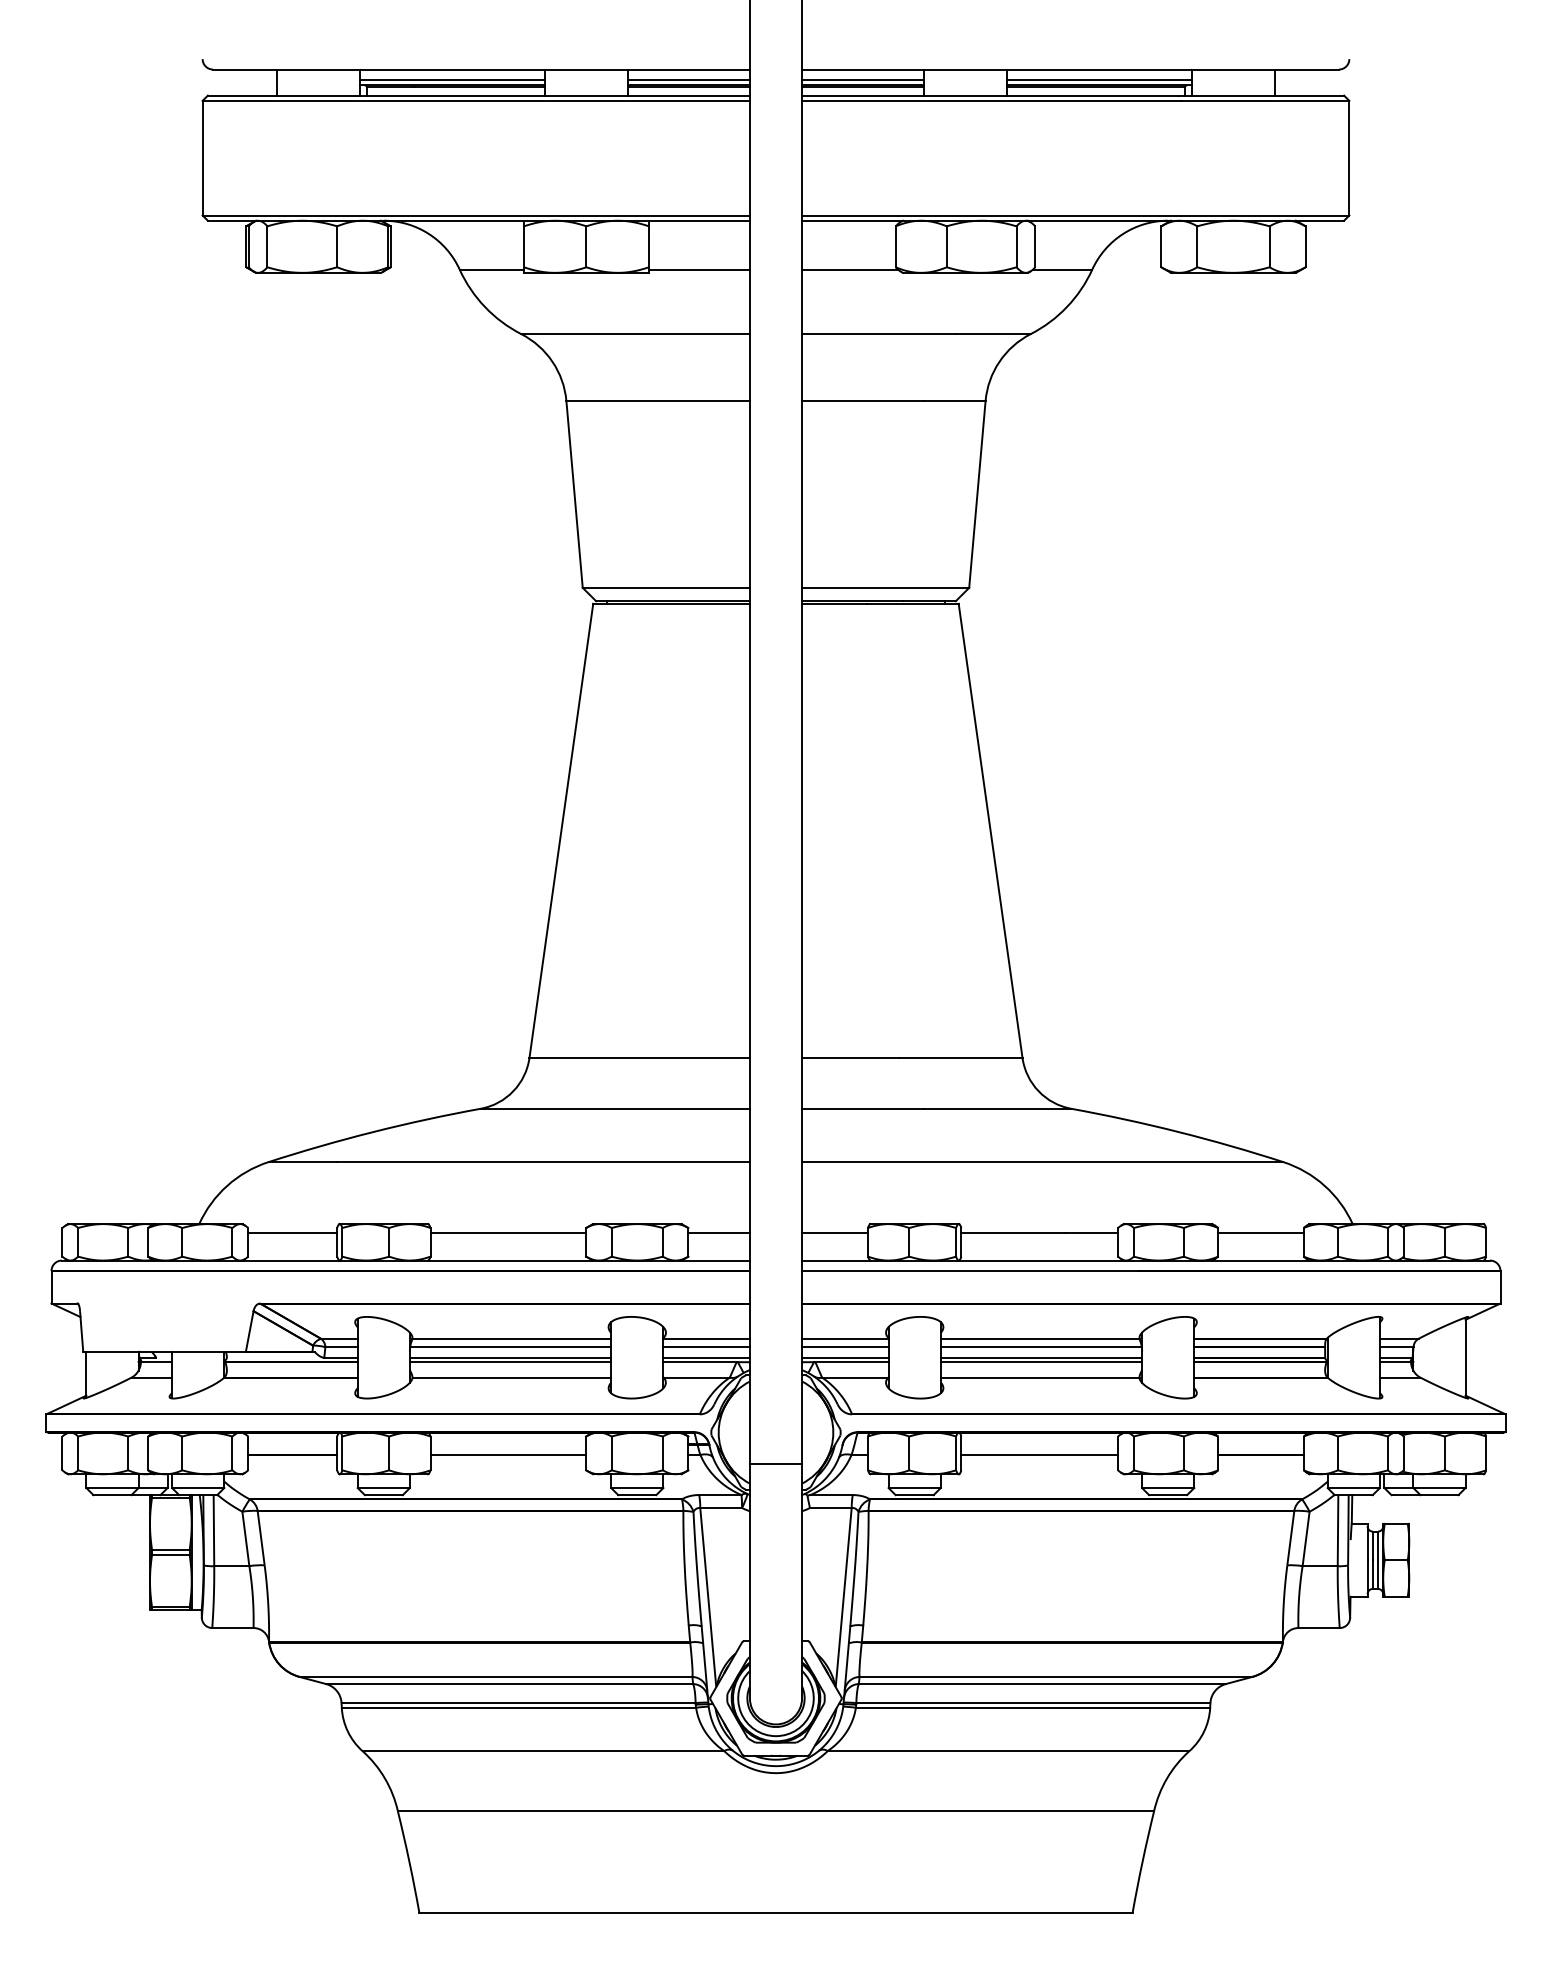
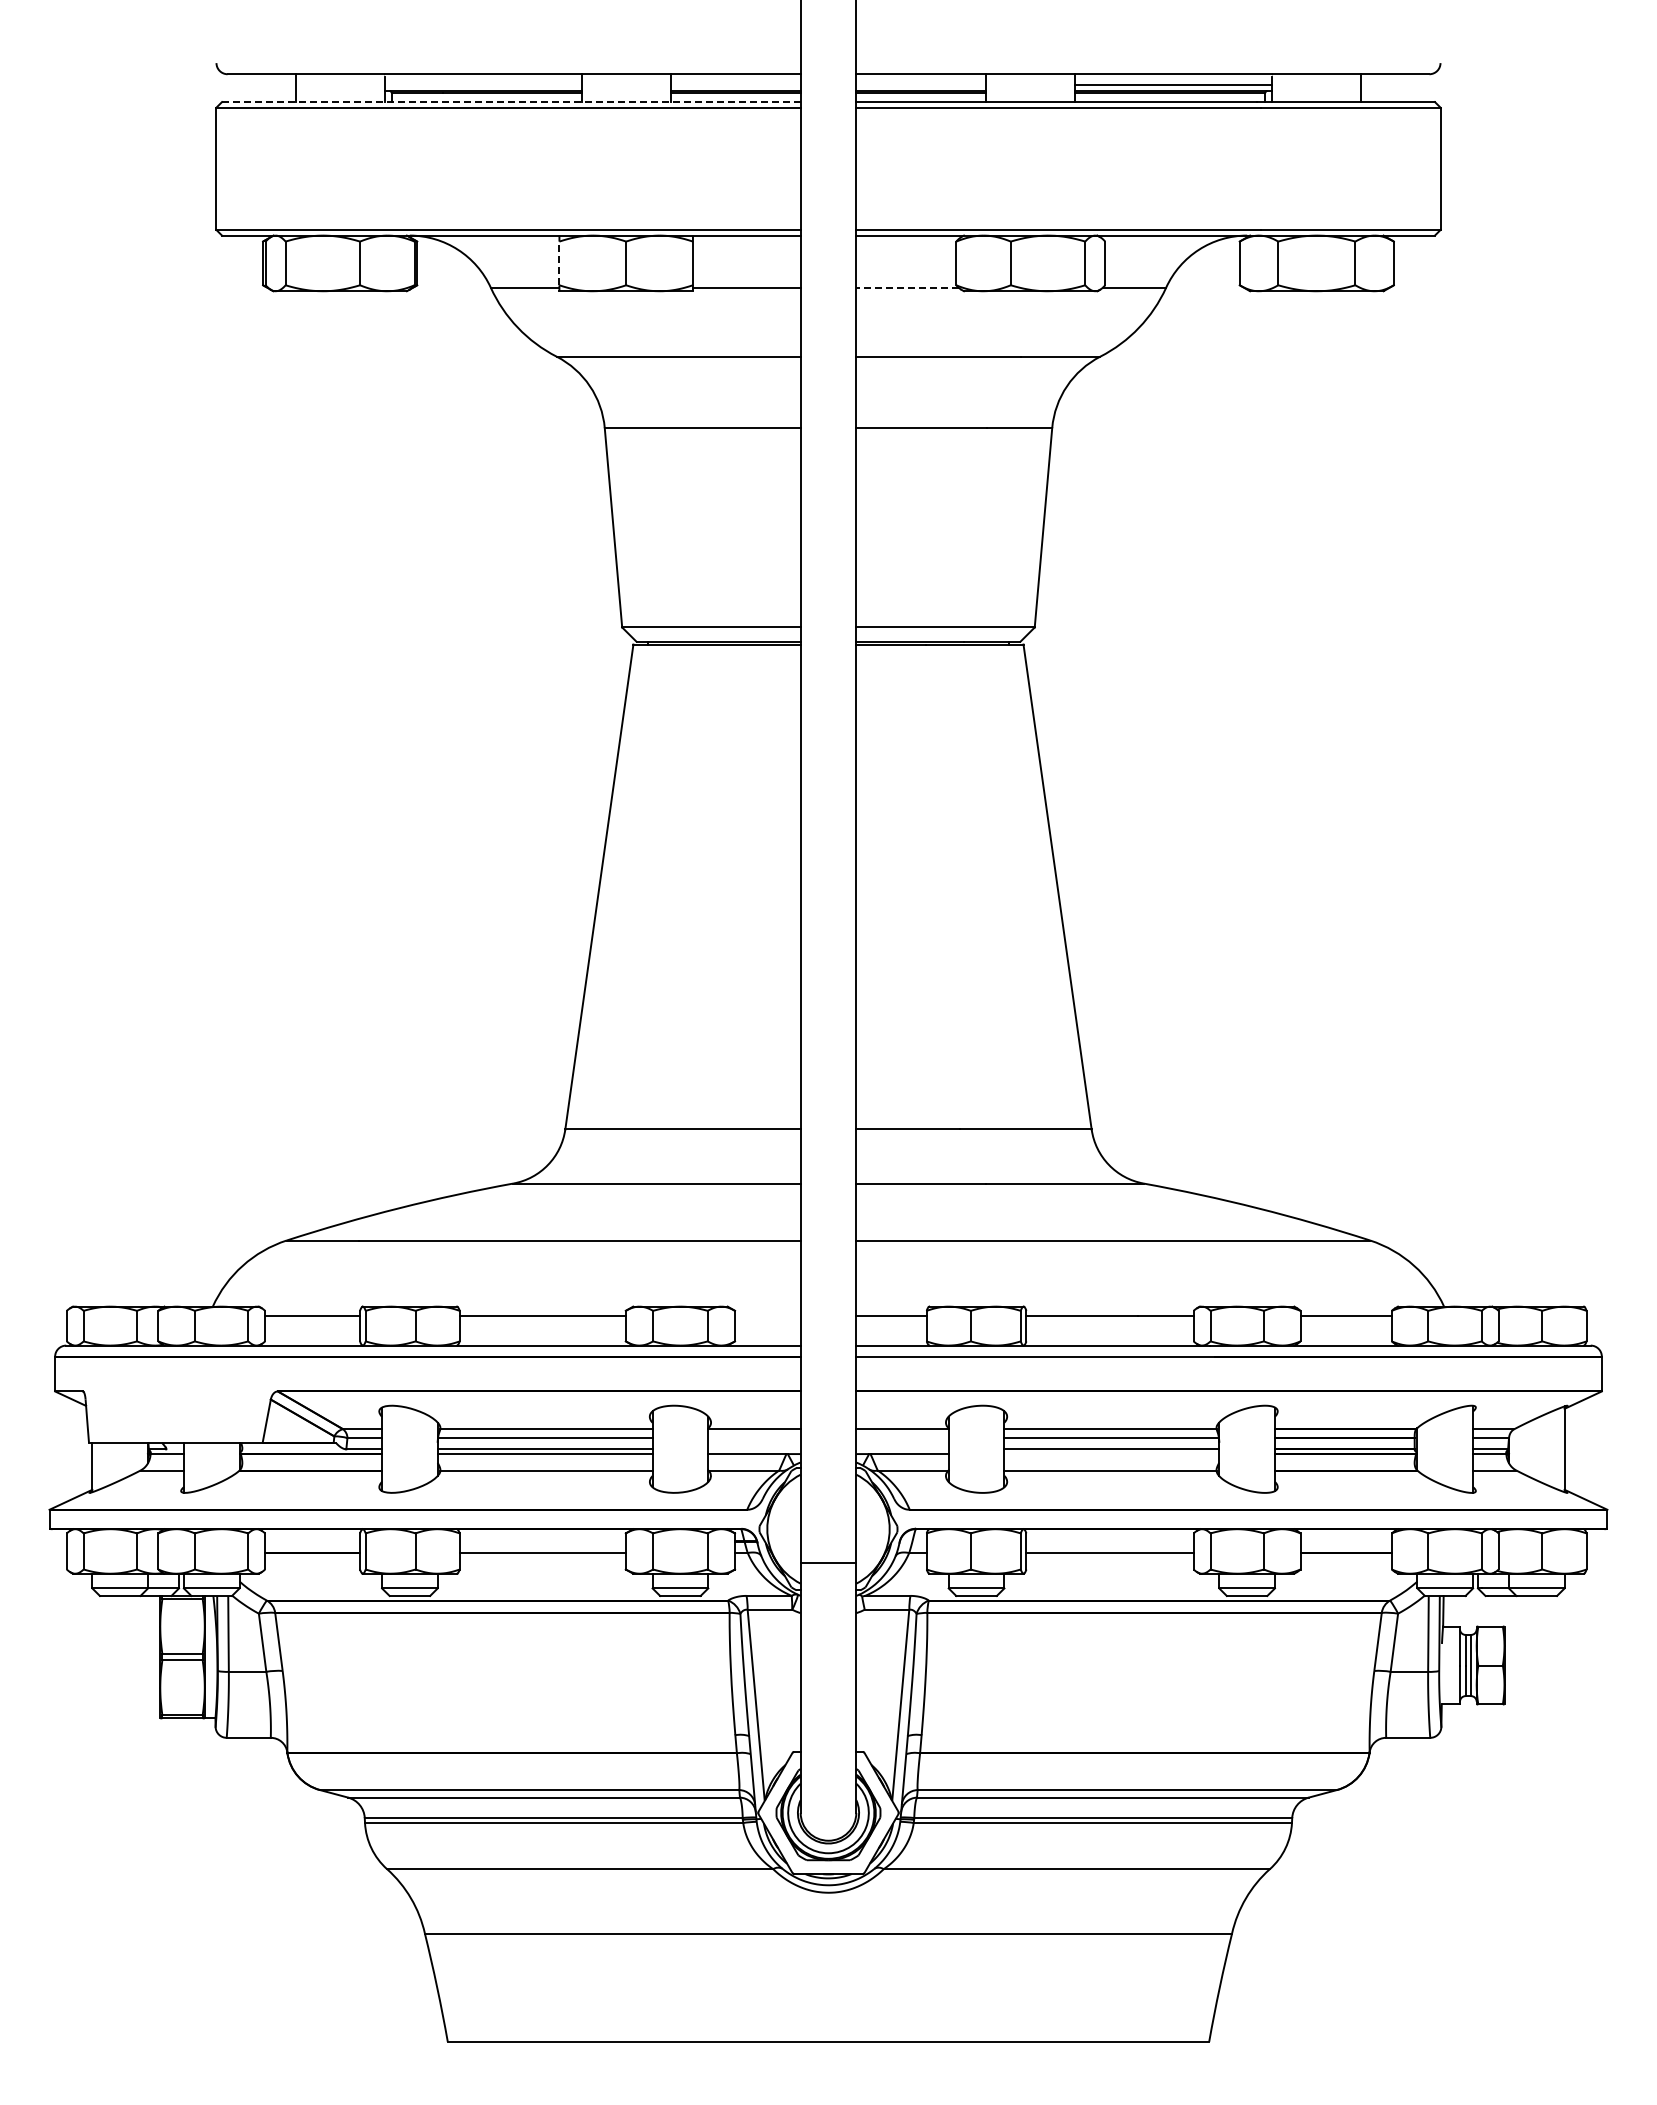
line: (451, 80) -> (482, 85), removed
line: (688, 80) -> (735, 85), removed
line: (863, 80) -> (921, 85), removed
line: (478, 96) -> (510, 102), solid -> dashed
line: (524, 246) -> (559, 263), solid -> dashed
line: (850, 269) -> (907, 287), solid -> dashed
line: (718, 1232) -> (767, 1315), removed
line: (706, 1347) -> (754, 1438), removed
line: (845, 1347) -> (902, 1438), removed
line: (706, 1357) -> (754, 1449), removed
line: (845, 1357) -> (902, 1449), removed
line: (1041, 1362) -> (1111, 1454), removed

